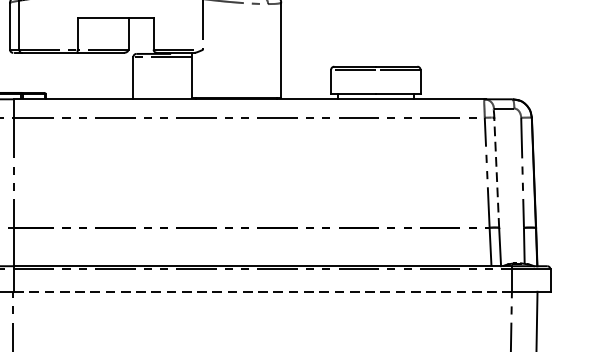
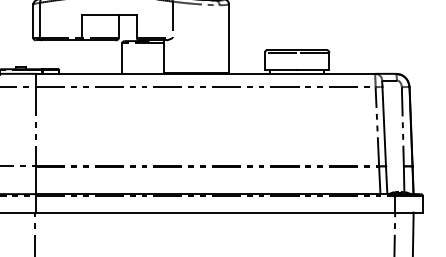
line: (497, 172) -> (384, 126), dashed -> solid
line: (262, 291) -> (215, 212), dashed -> solid

